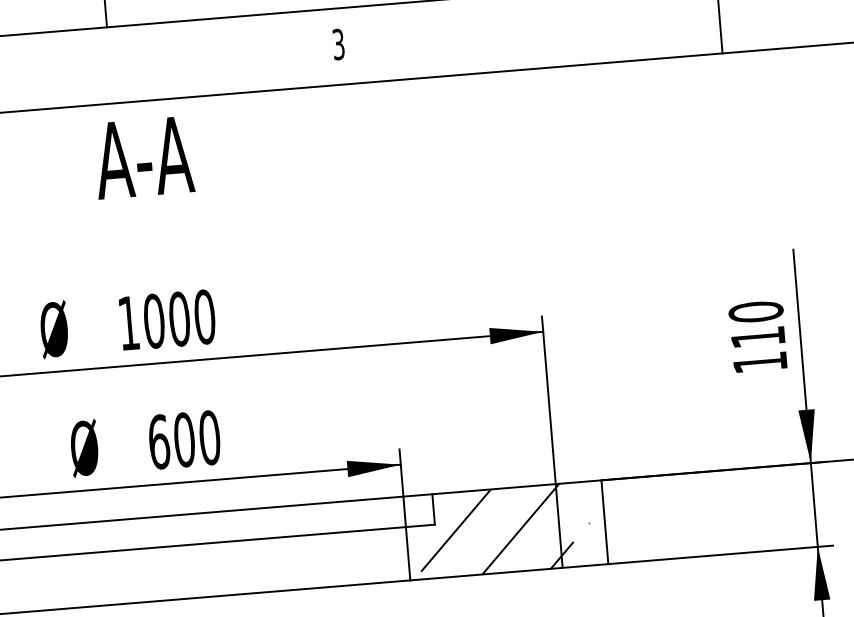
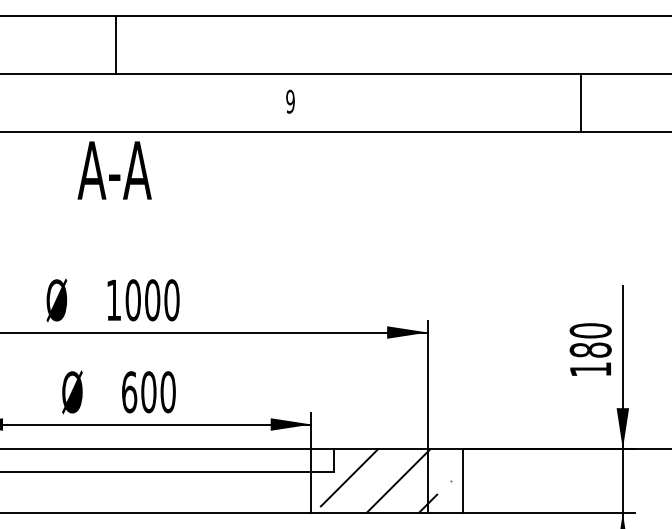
text: (338, 44) -> (290, 101), 3 -> 9
text: (143, 157) -> (114, 170), moved
text: (757, 336) -> (590, 349), 110 -> 180

